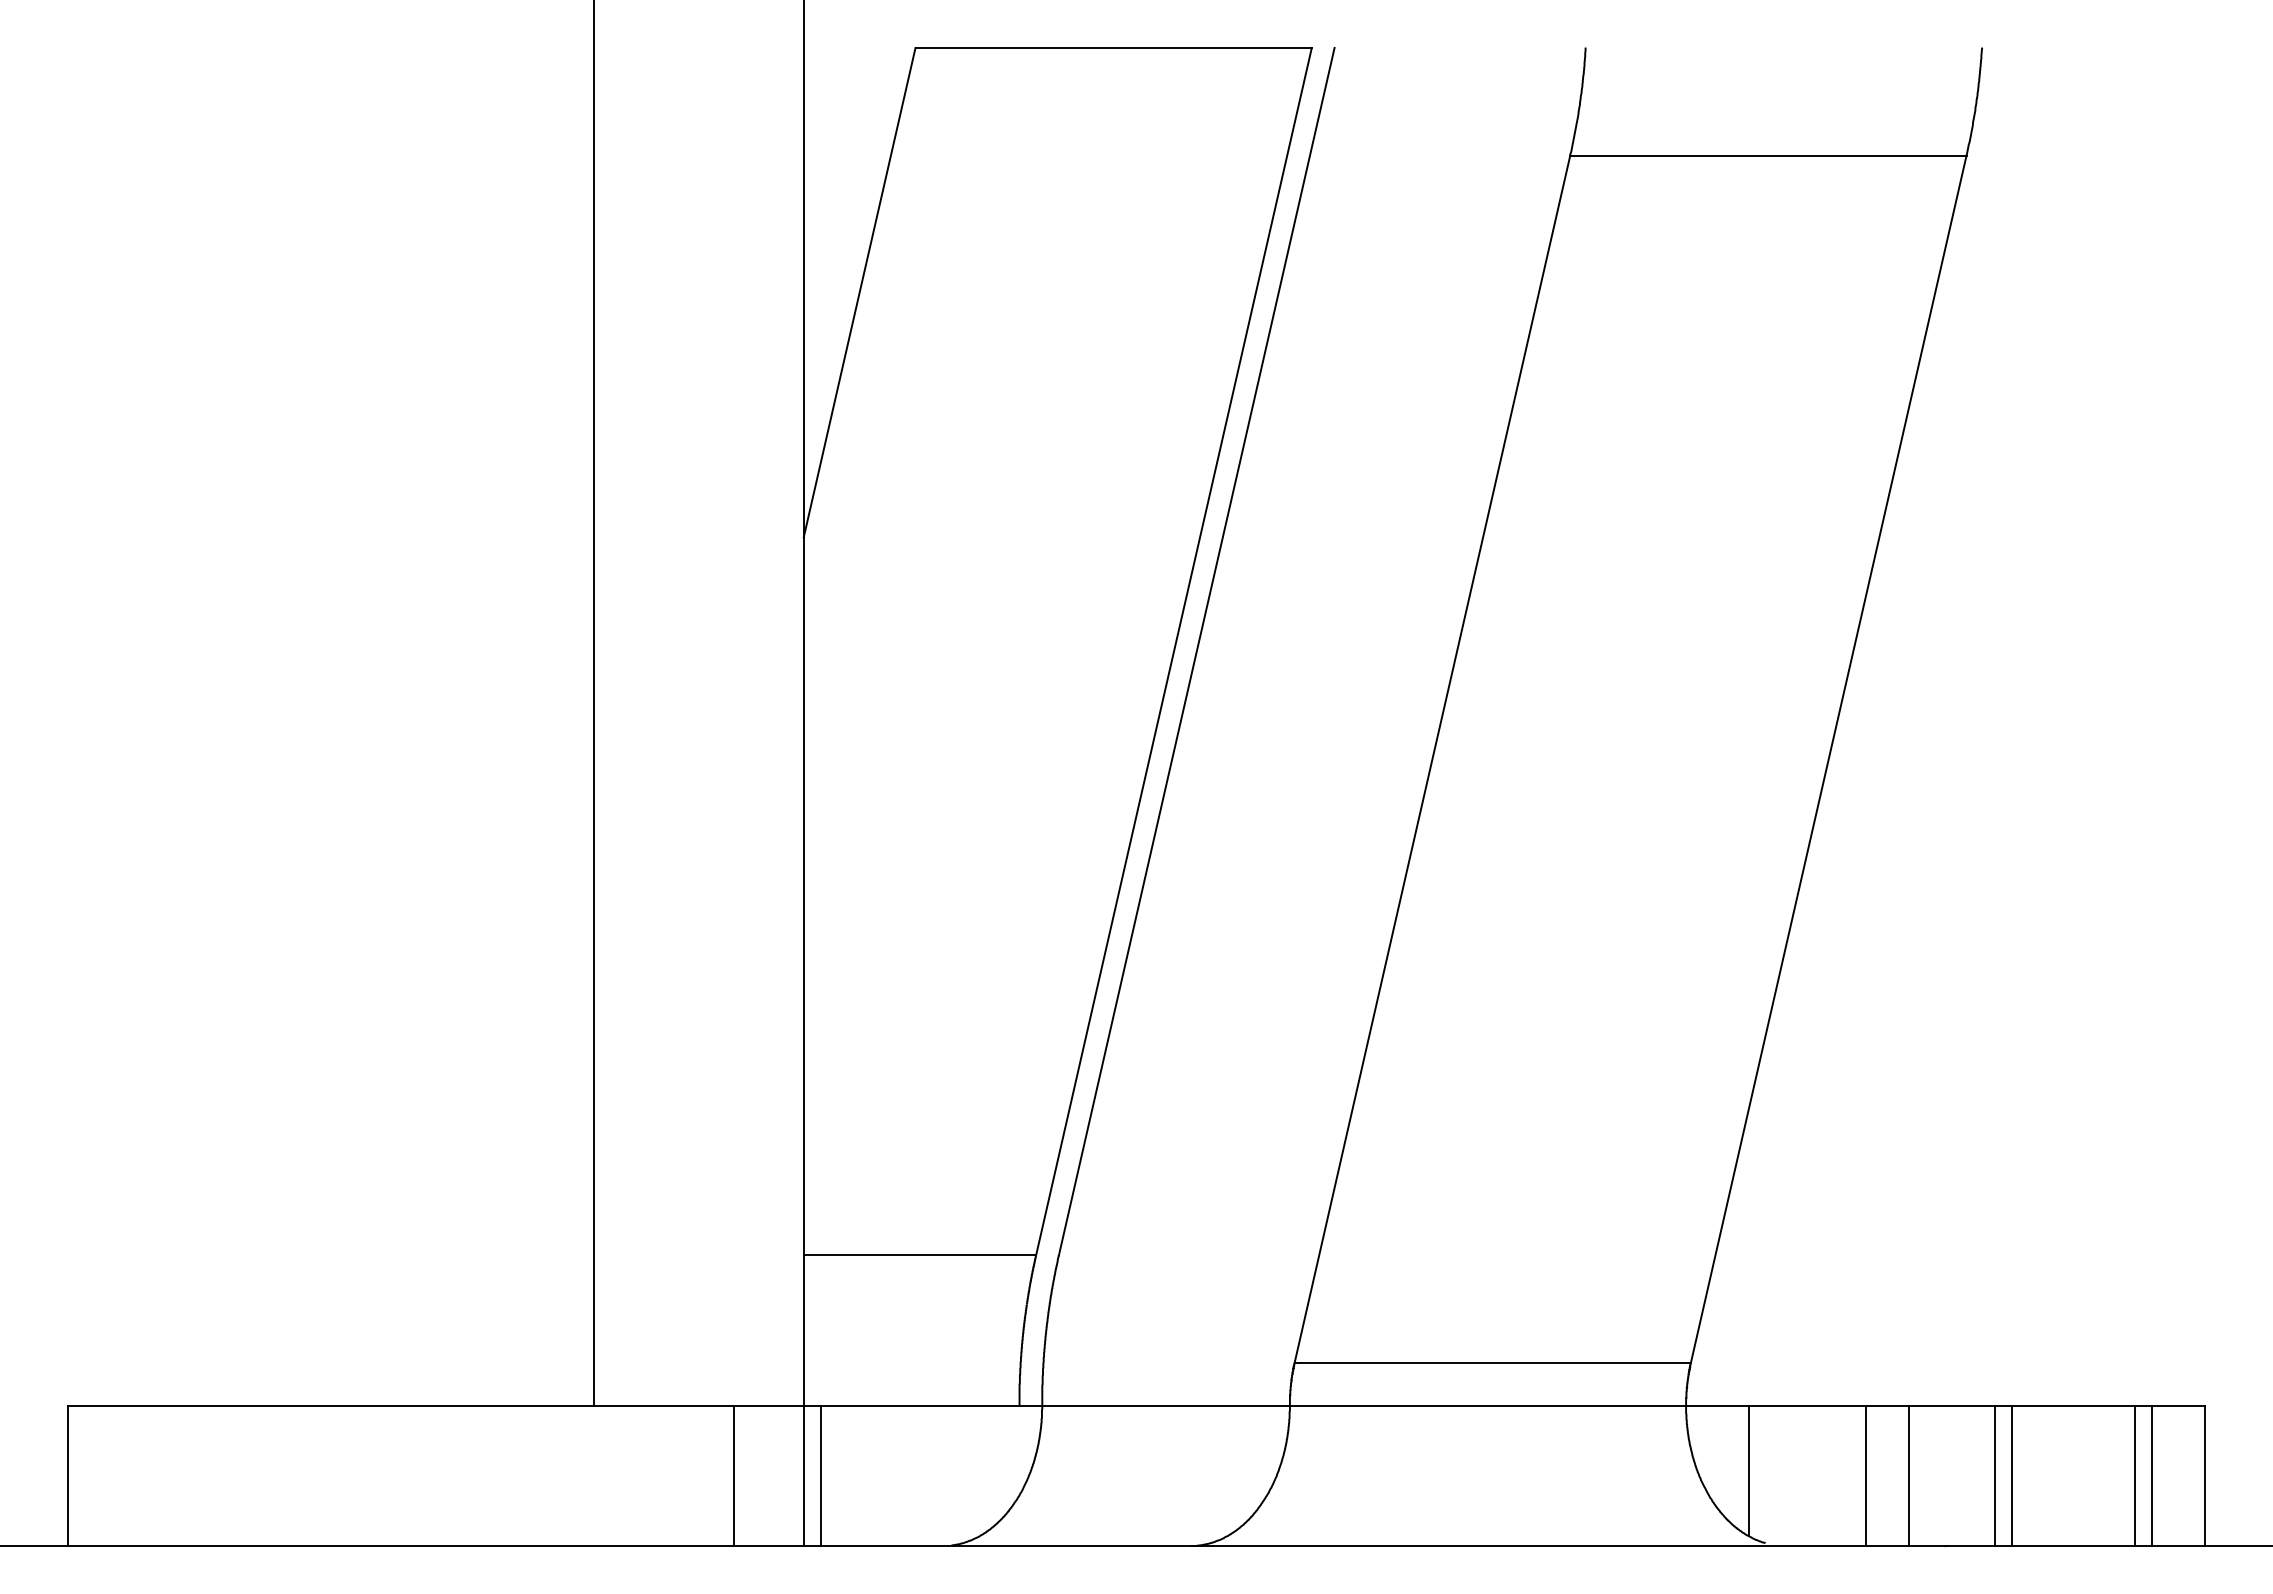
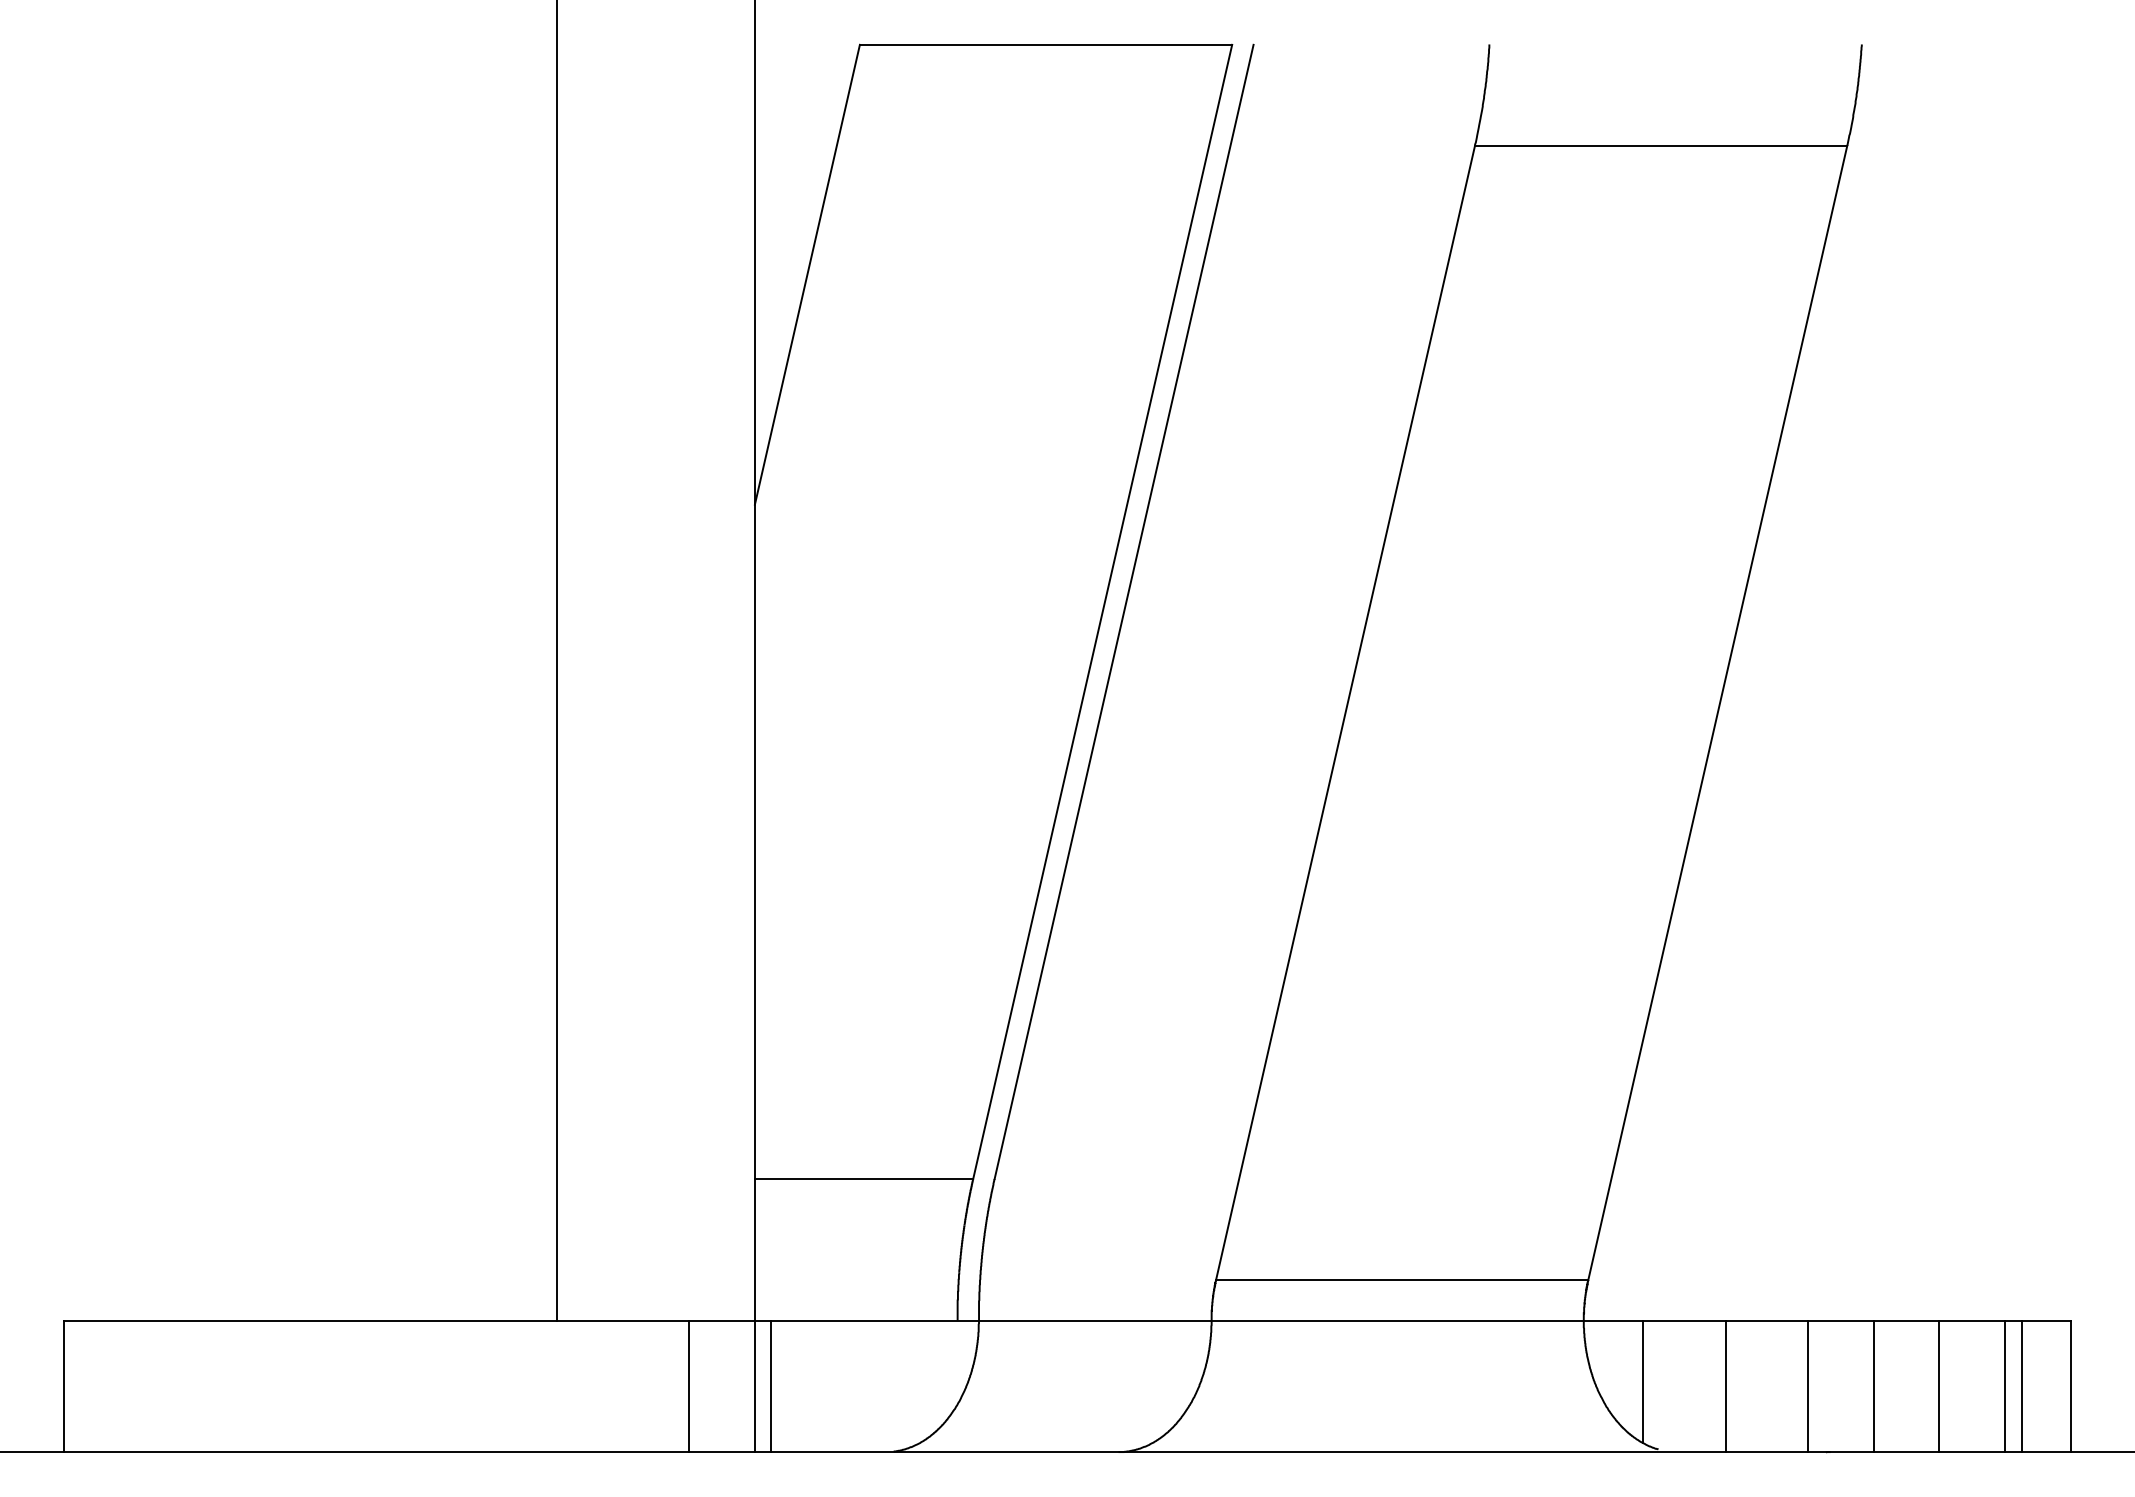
line: (1865, 1475) -> (1807, 1385), moved
line: (1909, 1475) -> (1726, 1385), moved
line: (2011, 1475) -> (1939, 1385), moved

